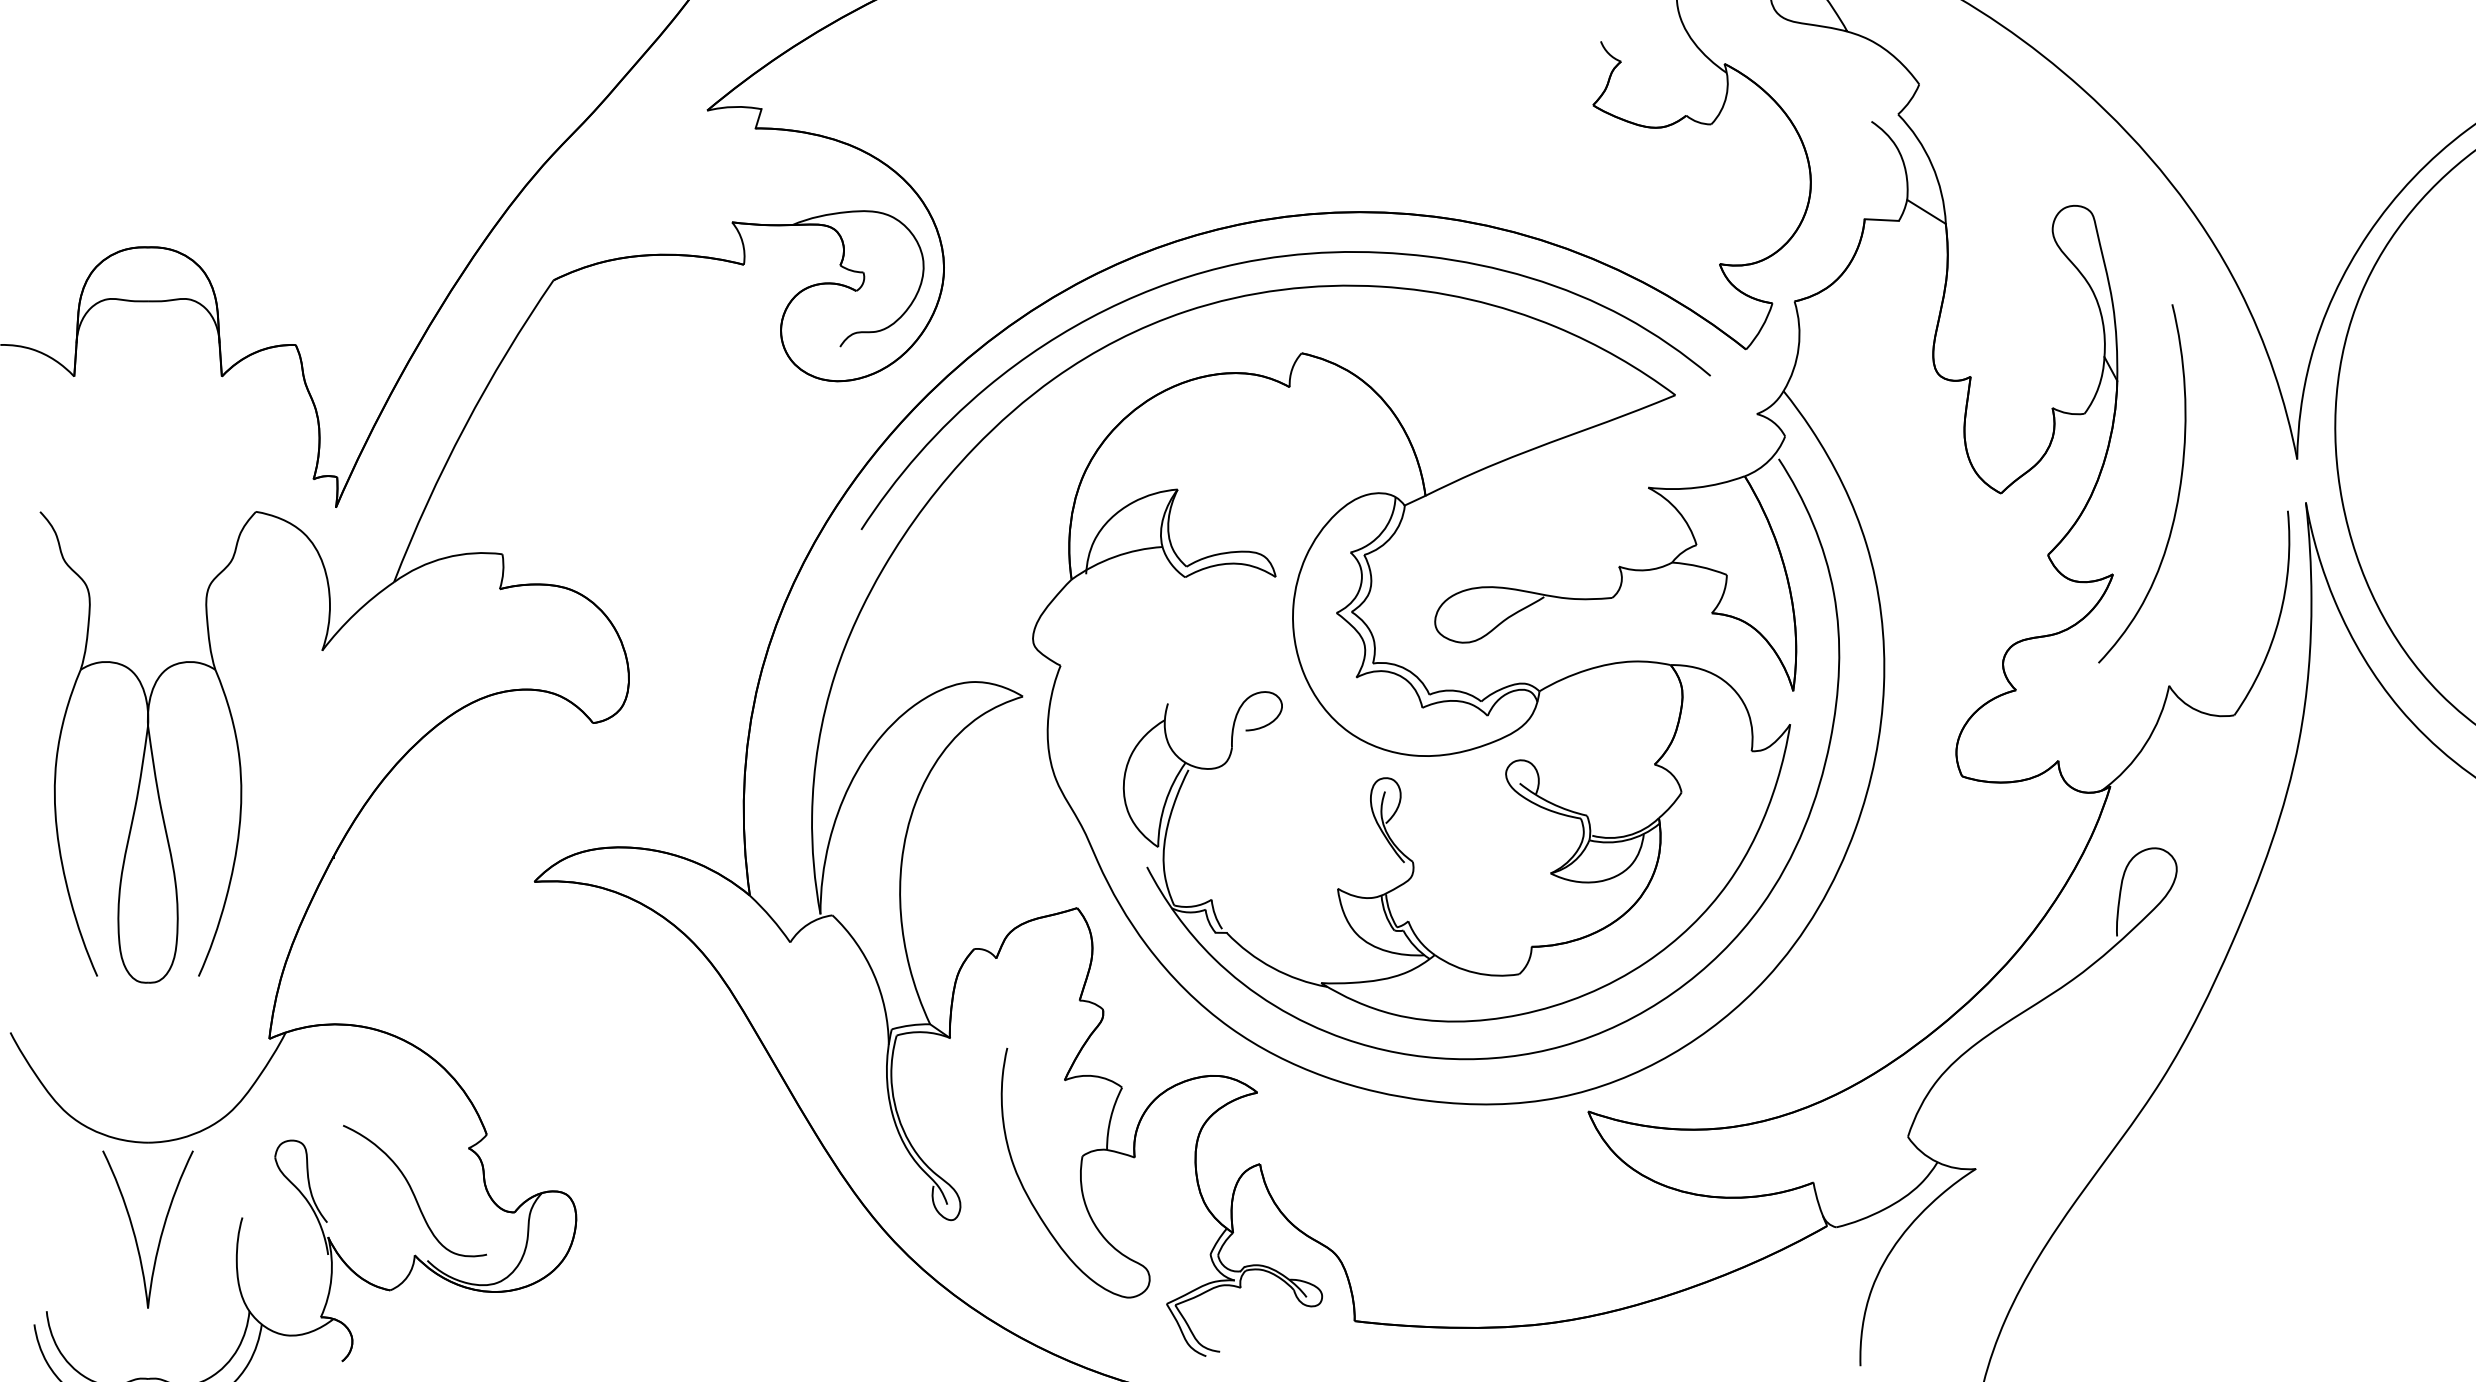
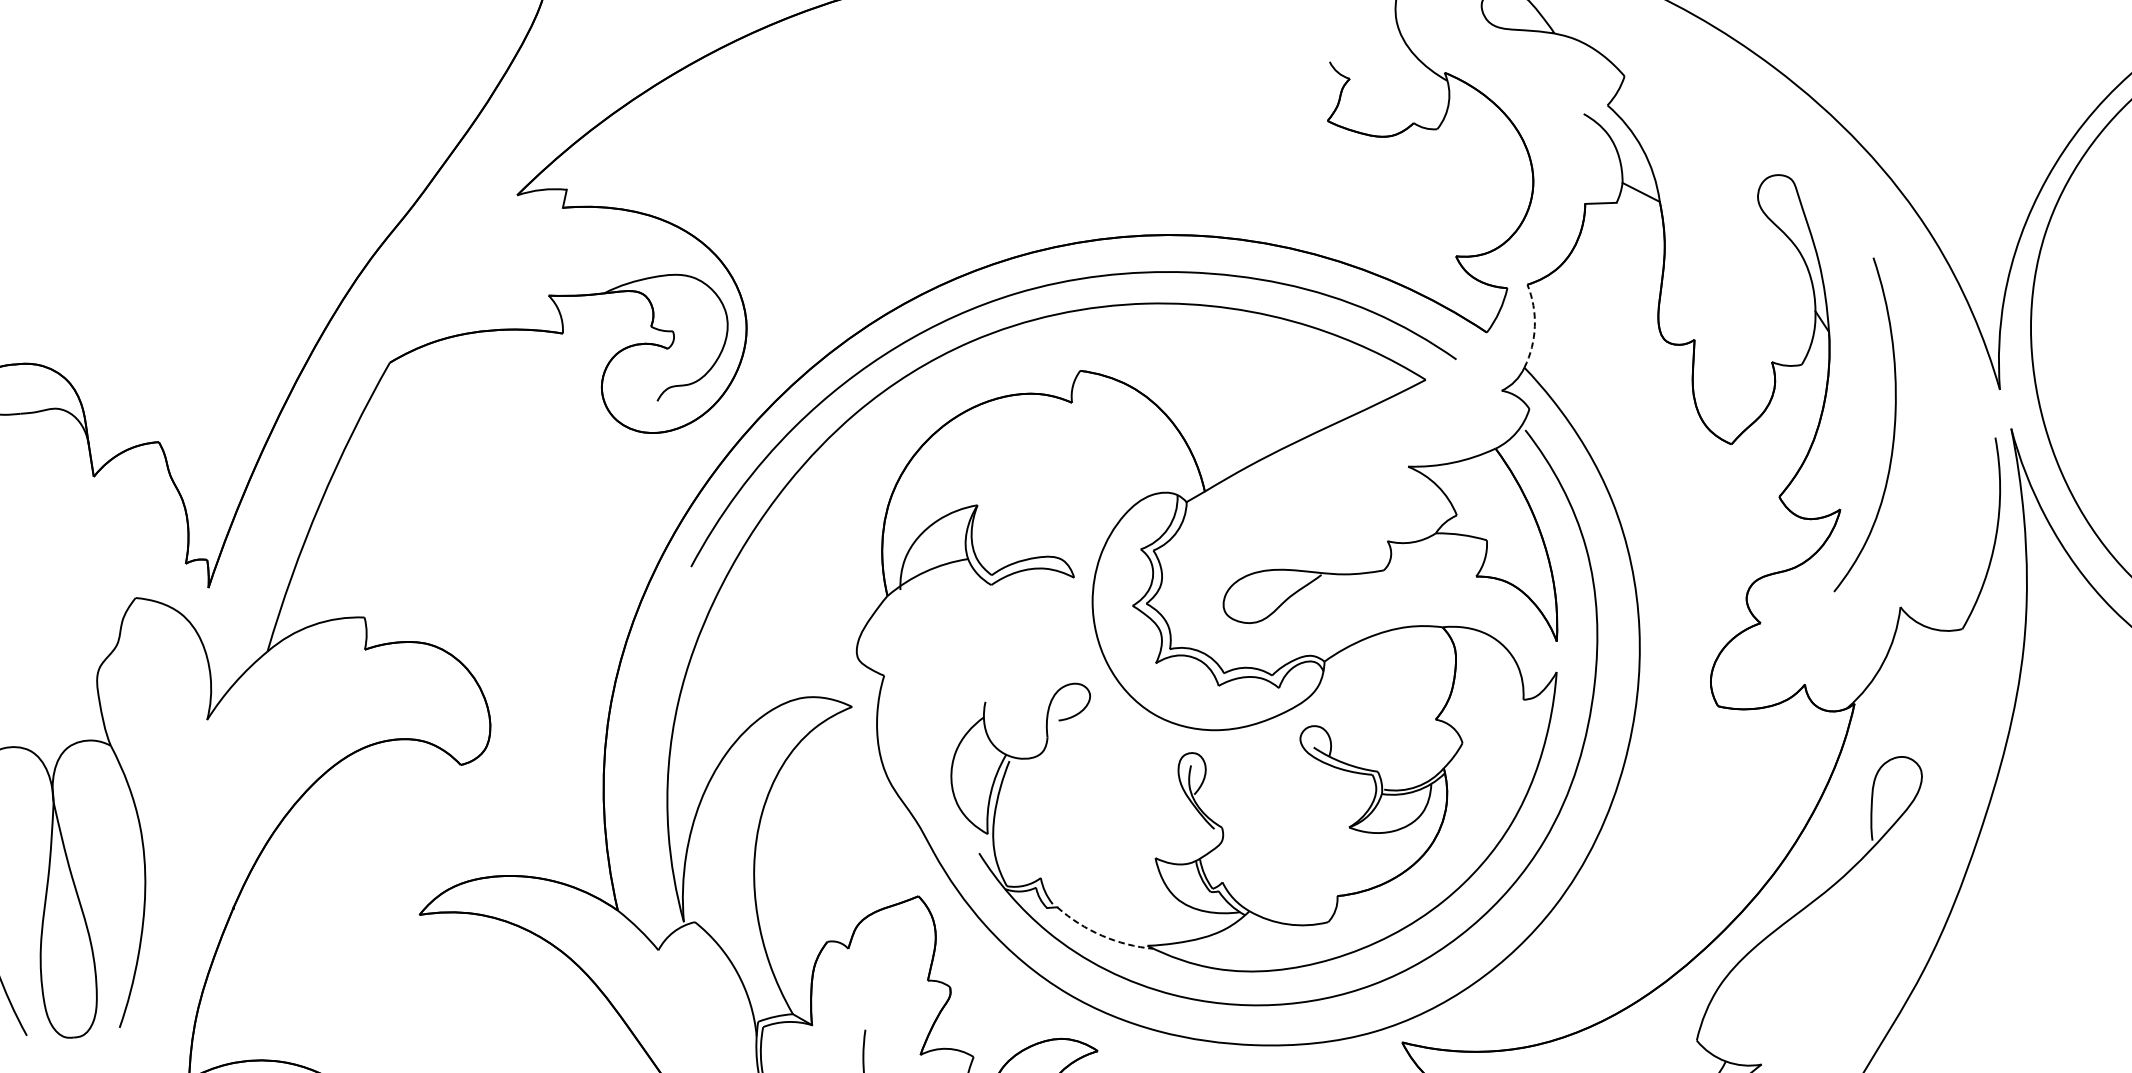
arc: (1798, 347) -> (1534, 326), solid -> dashed
arc: (1272, 967) -> (1101, 935), solid -> dashed

